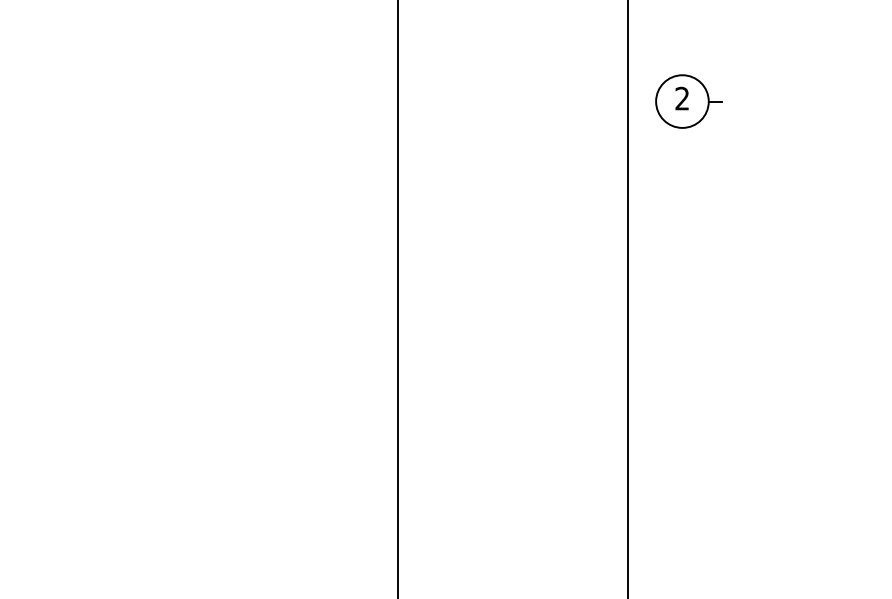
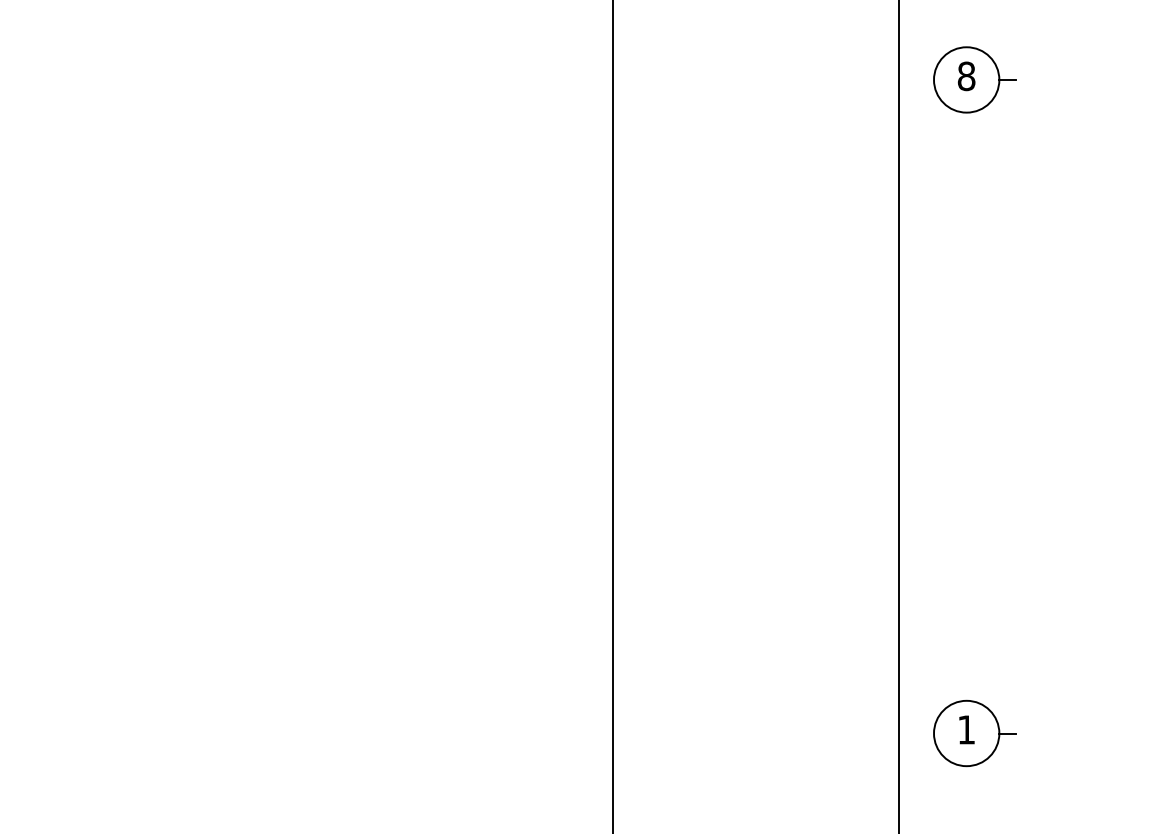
text: (682, 98) -> (966, 76), 2 -> 8

